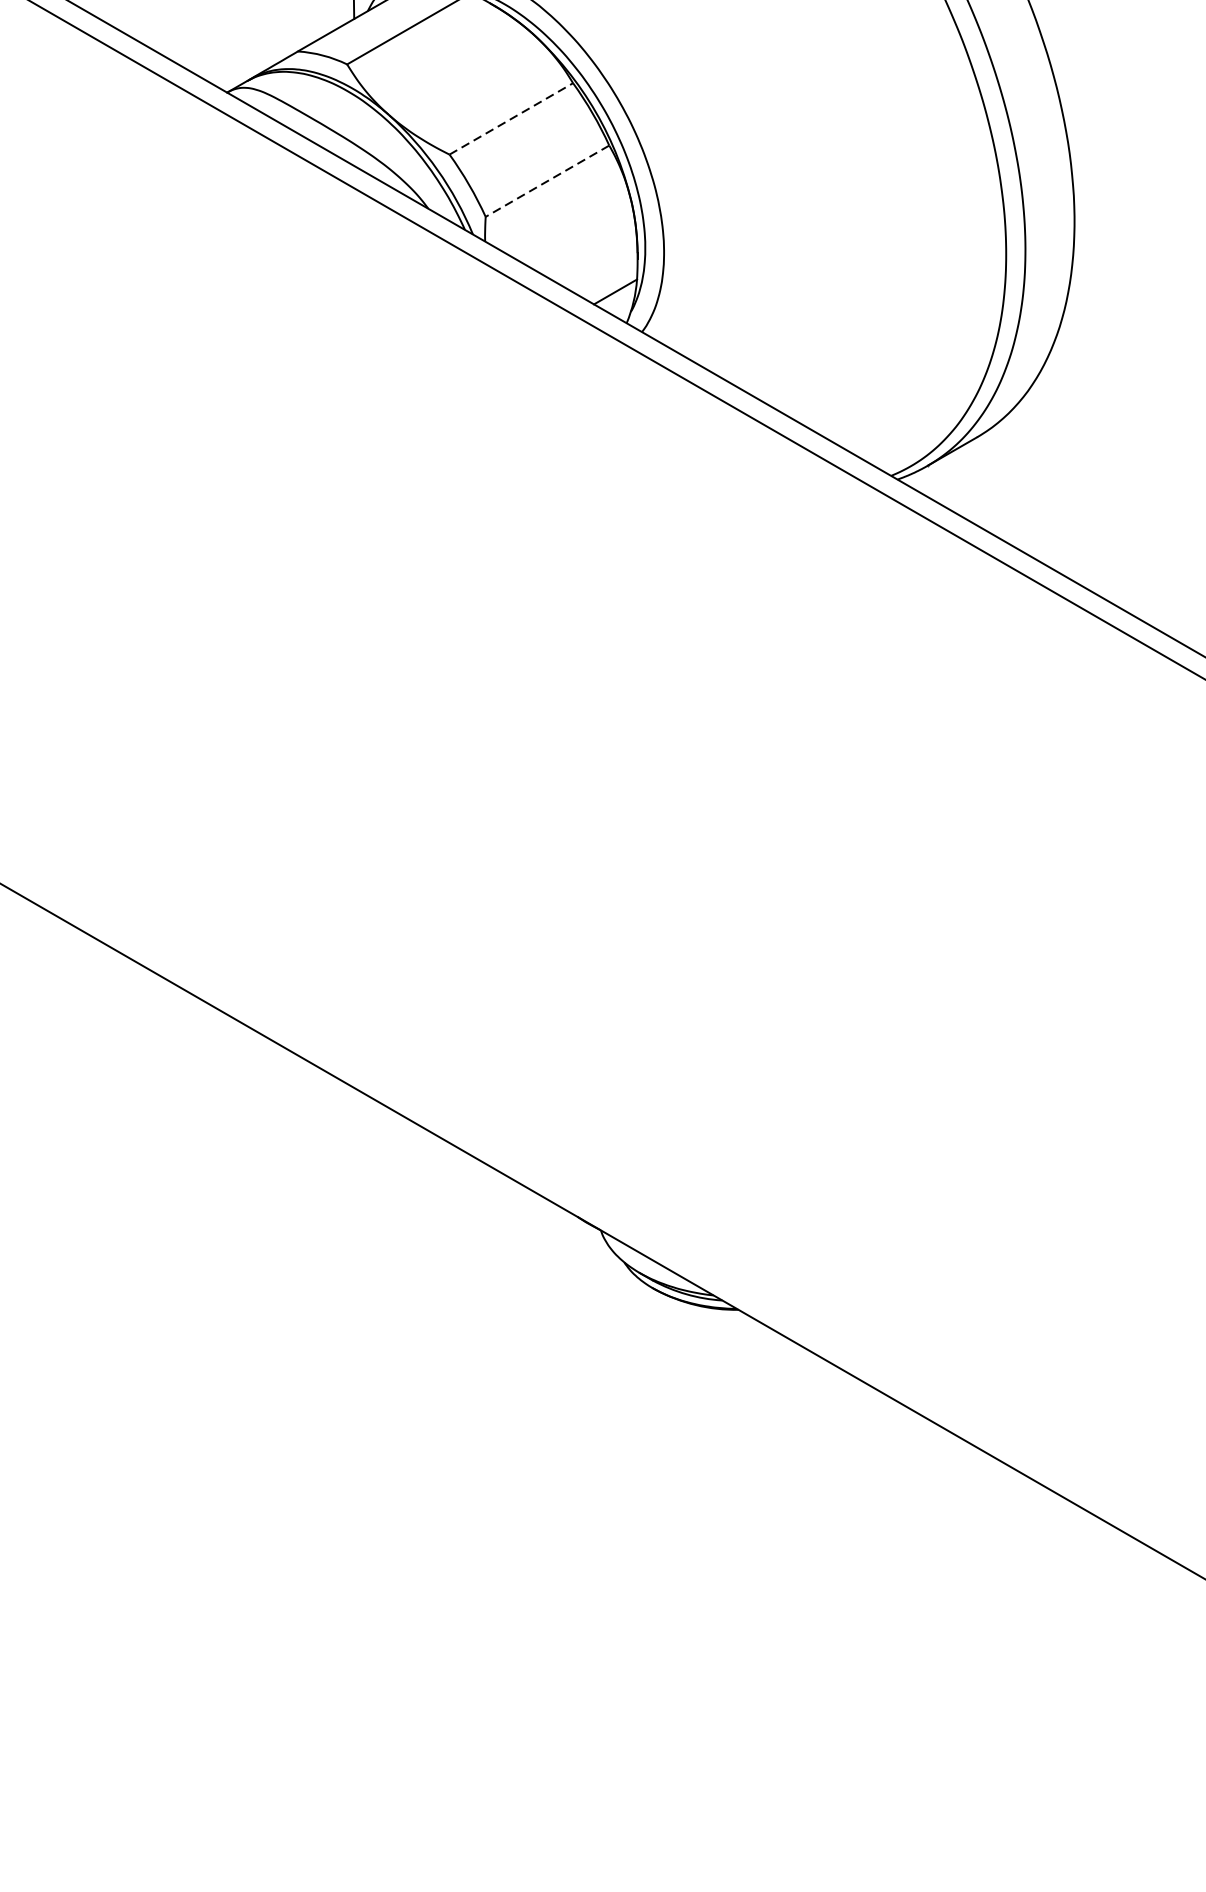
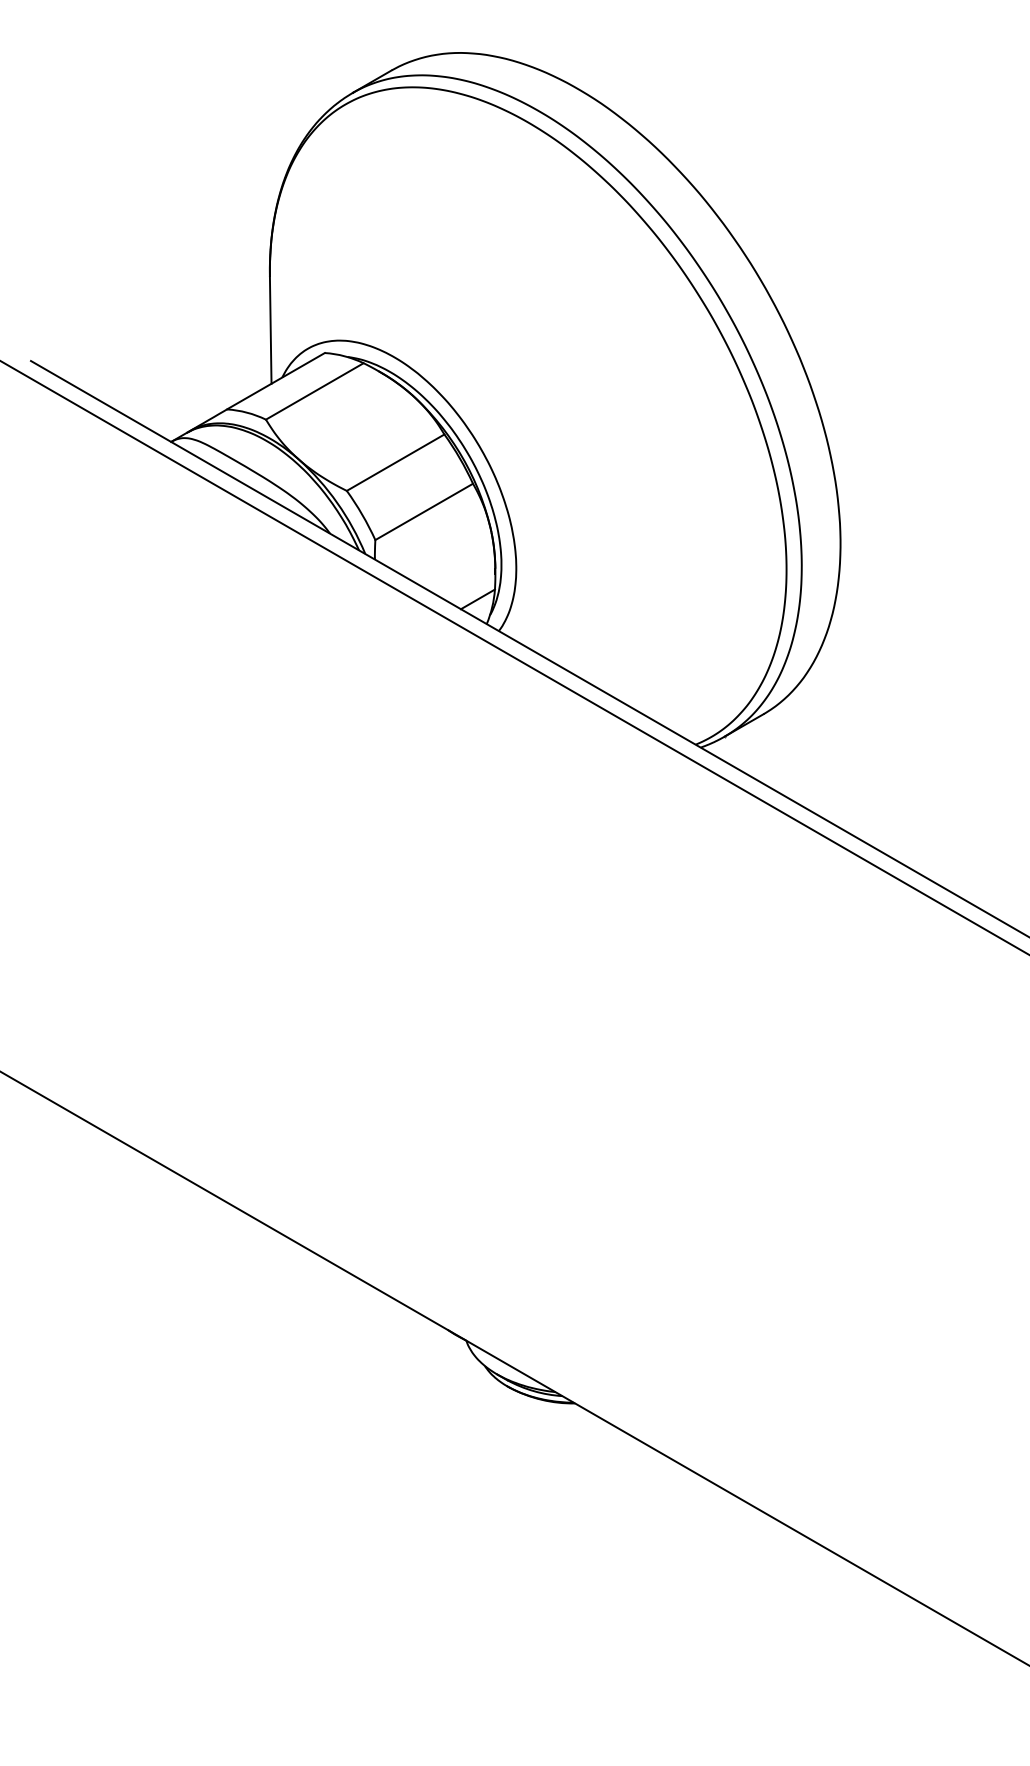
line: (512, 118) -> (396, 462), dashed -> solid
line: (546, 181) -> (423, 512), dashed -> solid

